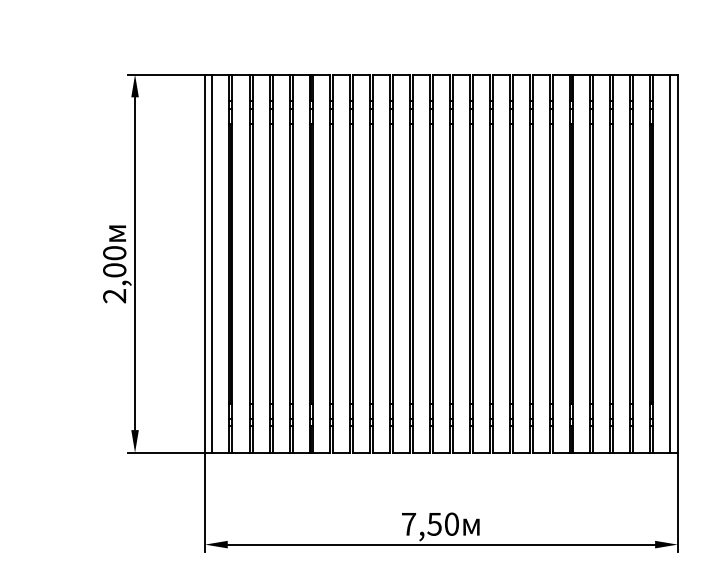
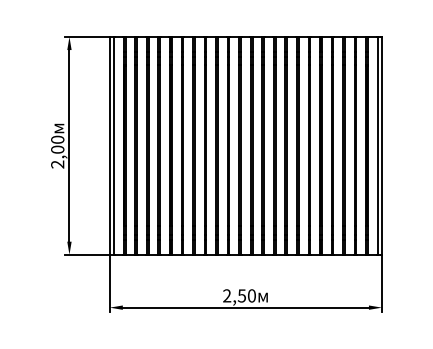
text: (409, 523) -> (227, 295), 7,50 -> 2,50

